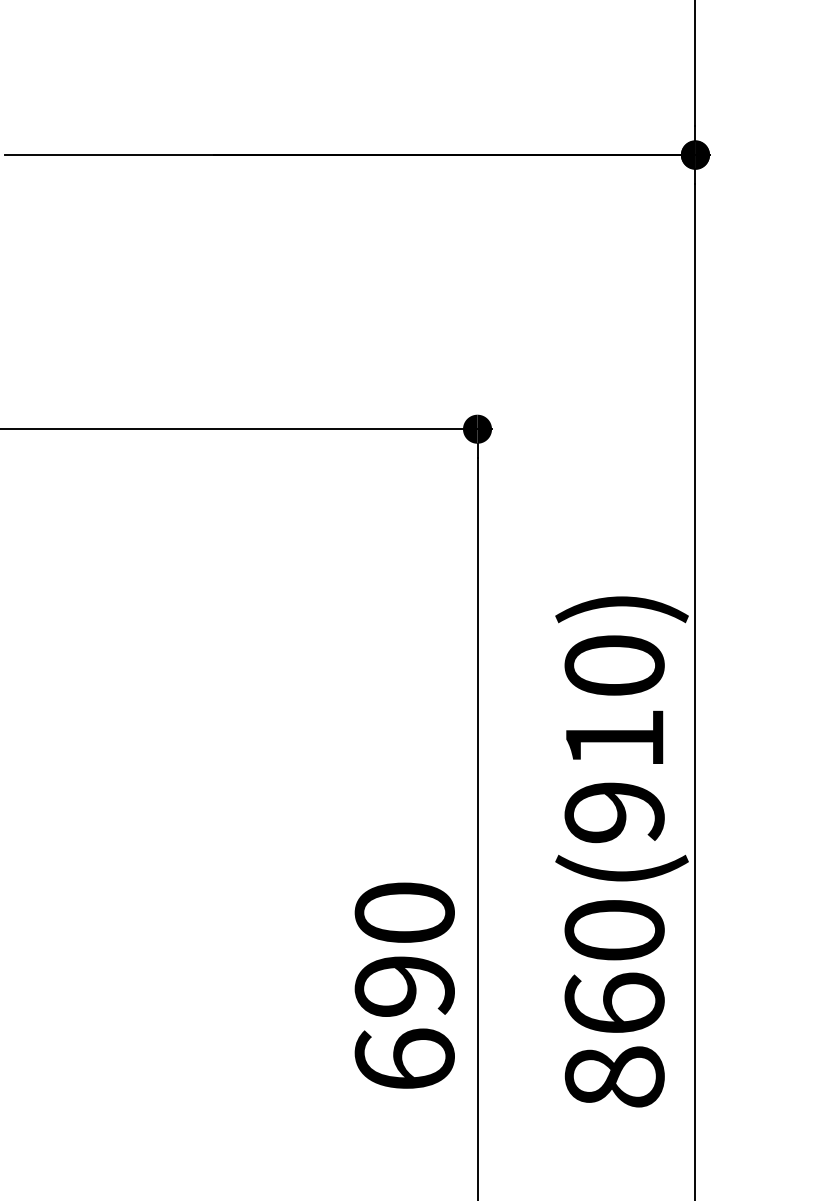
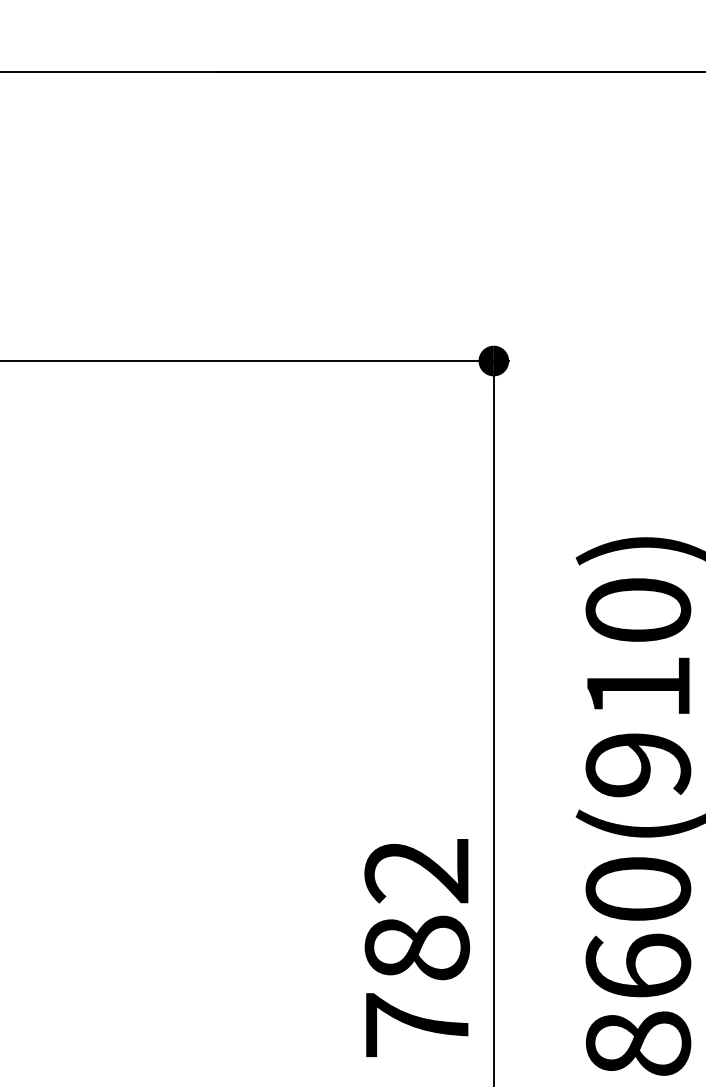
text: (404, 985) -> (416, 947), 690 -> 782

